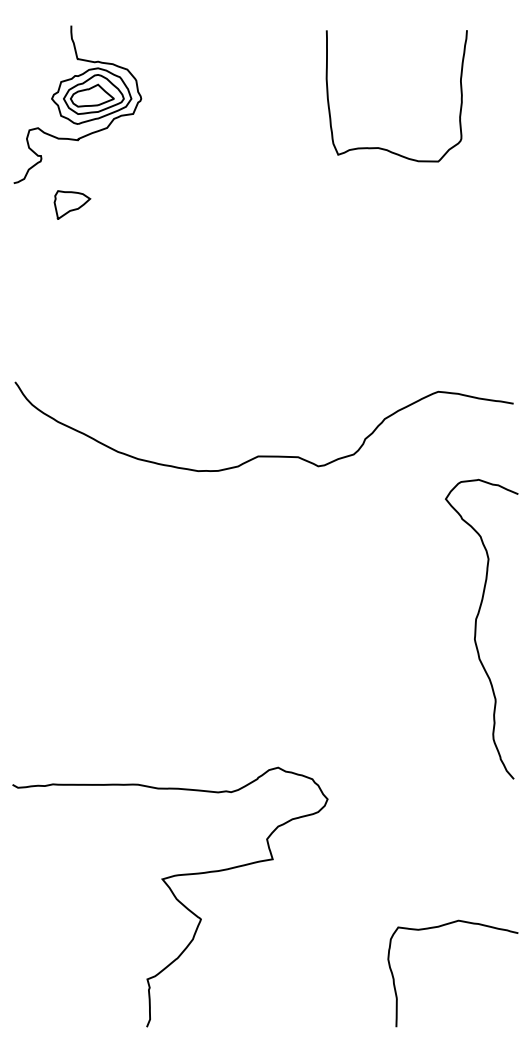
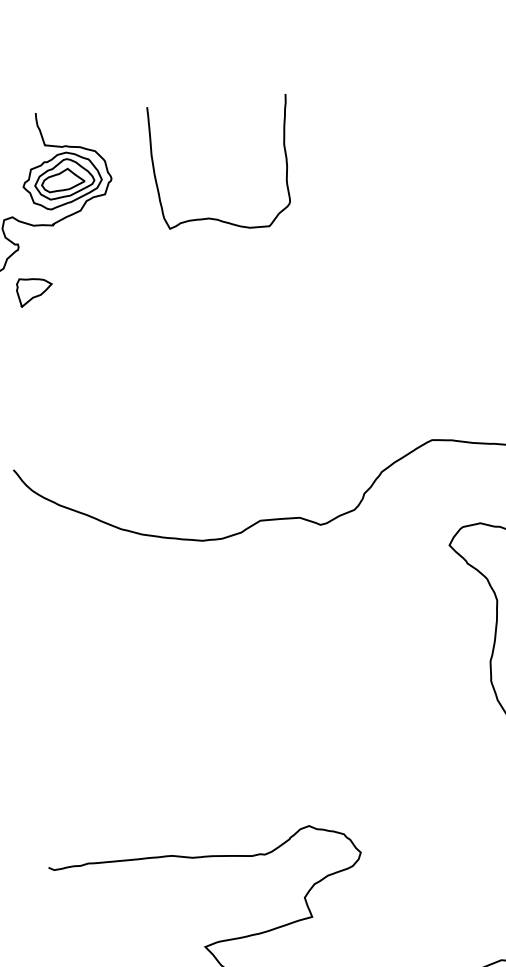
curve: (385, 148) -> (216, 218), moved
part: (72, 204) -> (34, 291), moved

